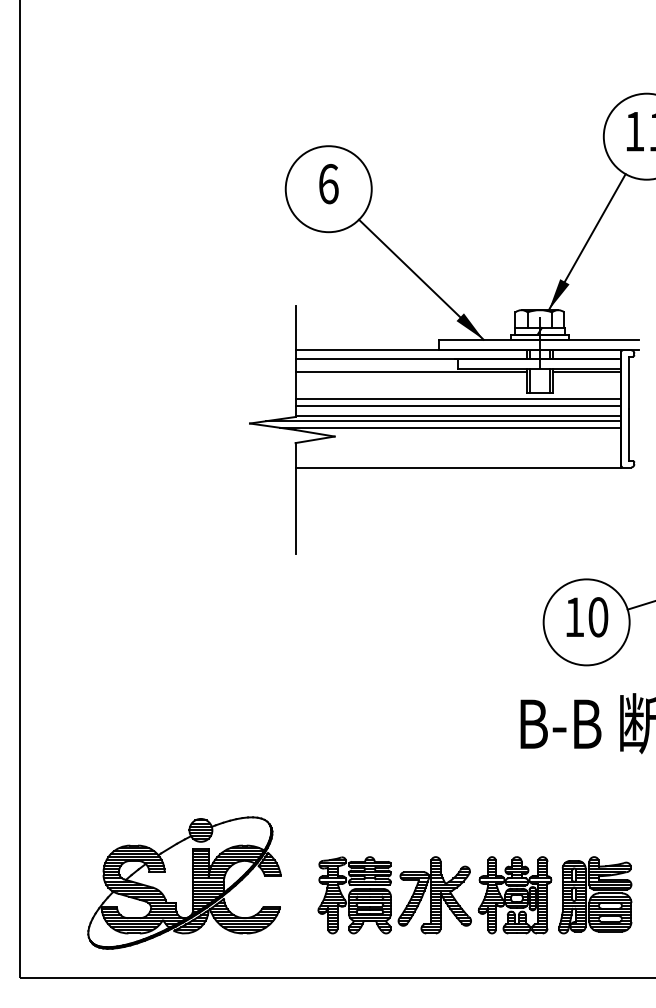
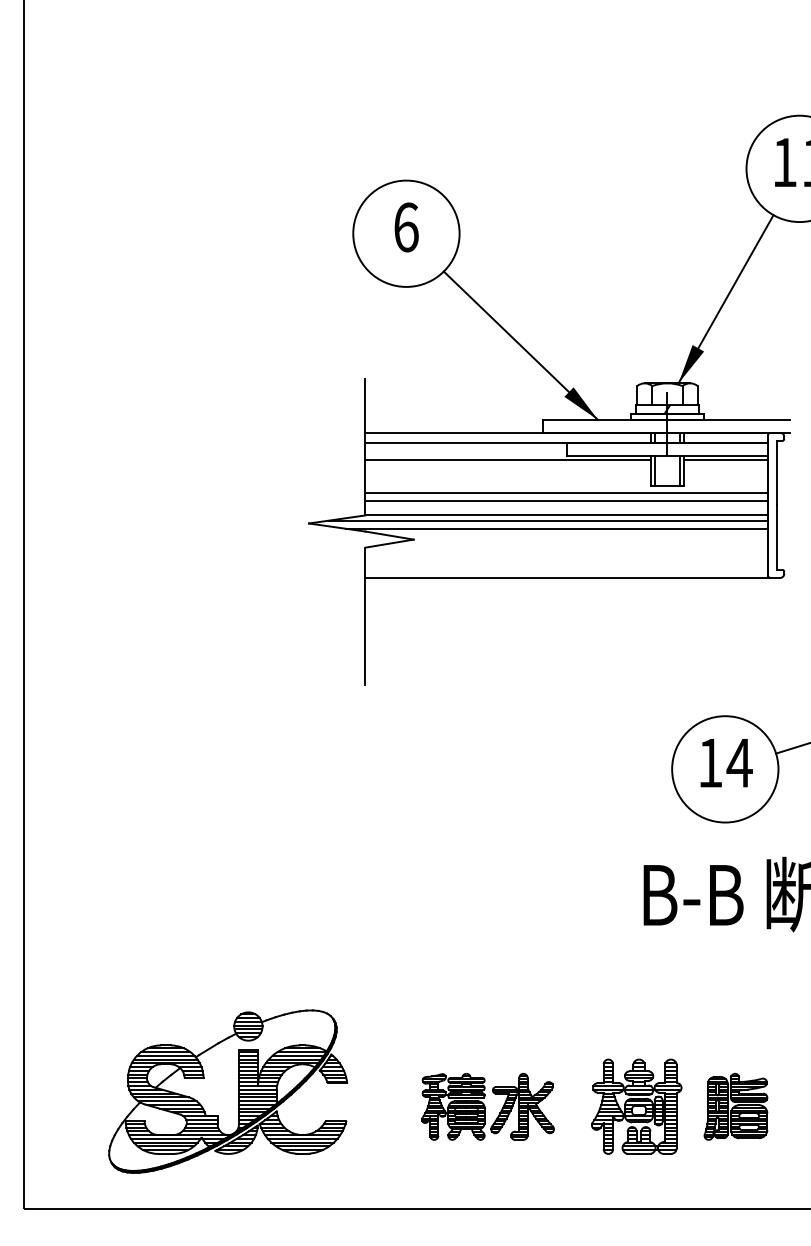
text: (597, 617) -> (738, 763), 10 -> 14
part: (394, 895) -> (487, 1107), size x0.7
part: (595, 895) -> (736, 1107), size x0.7

